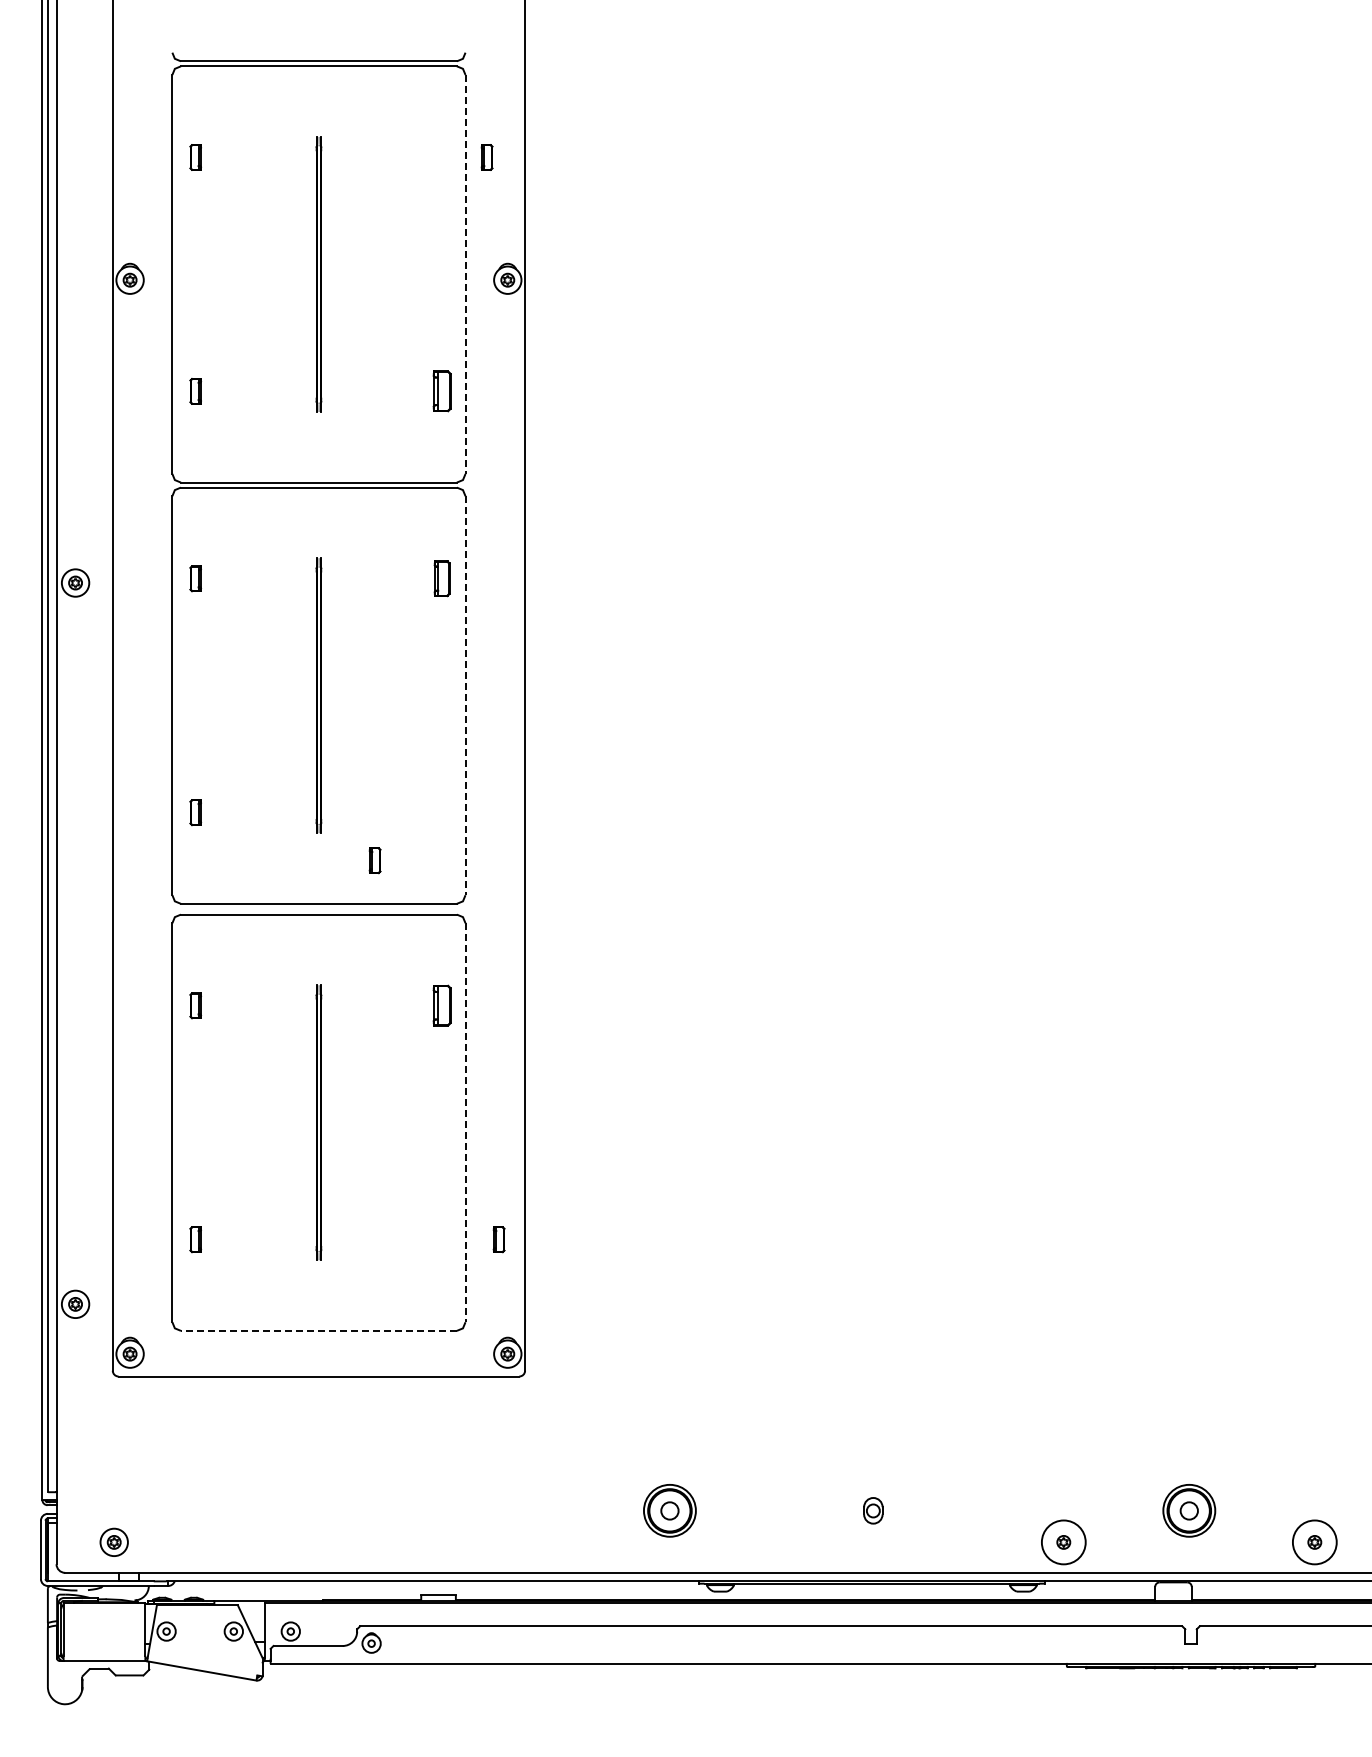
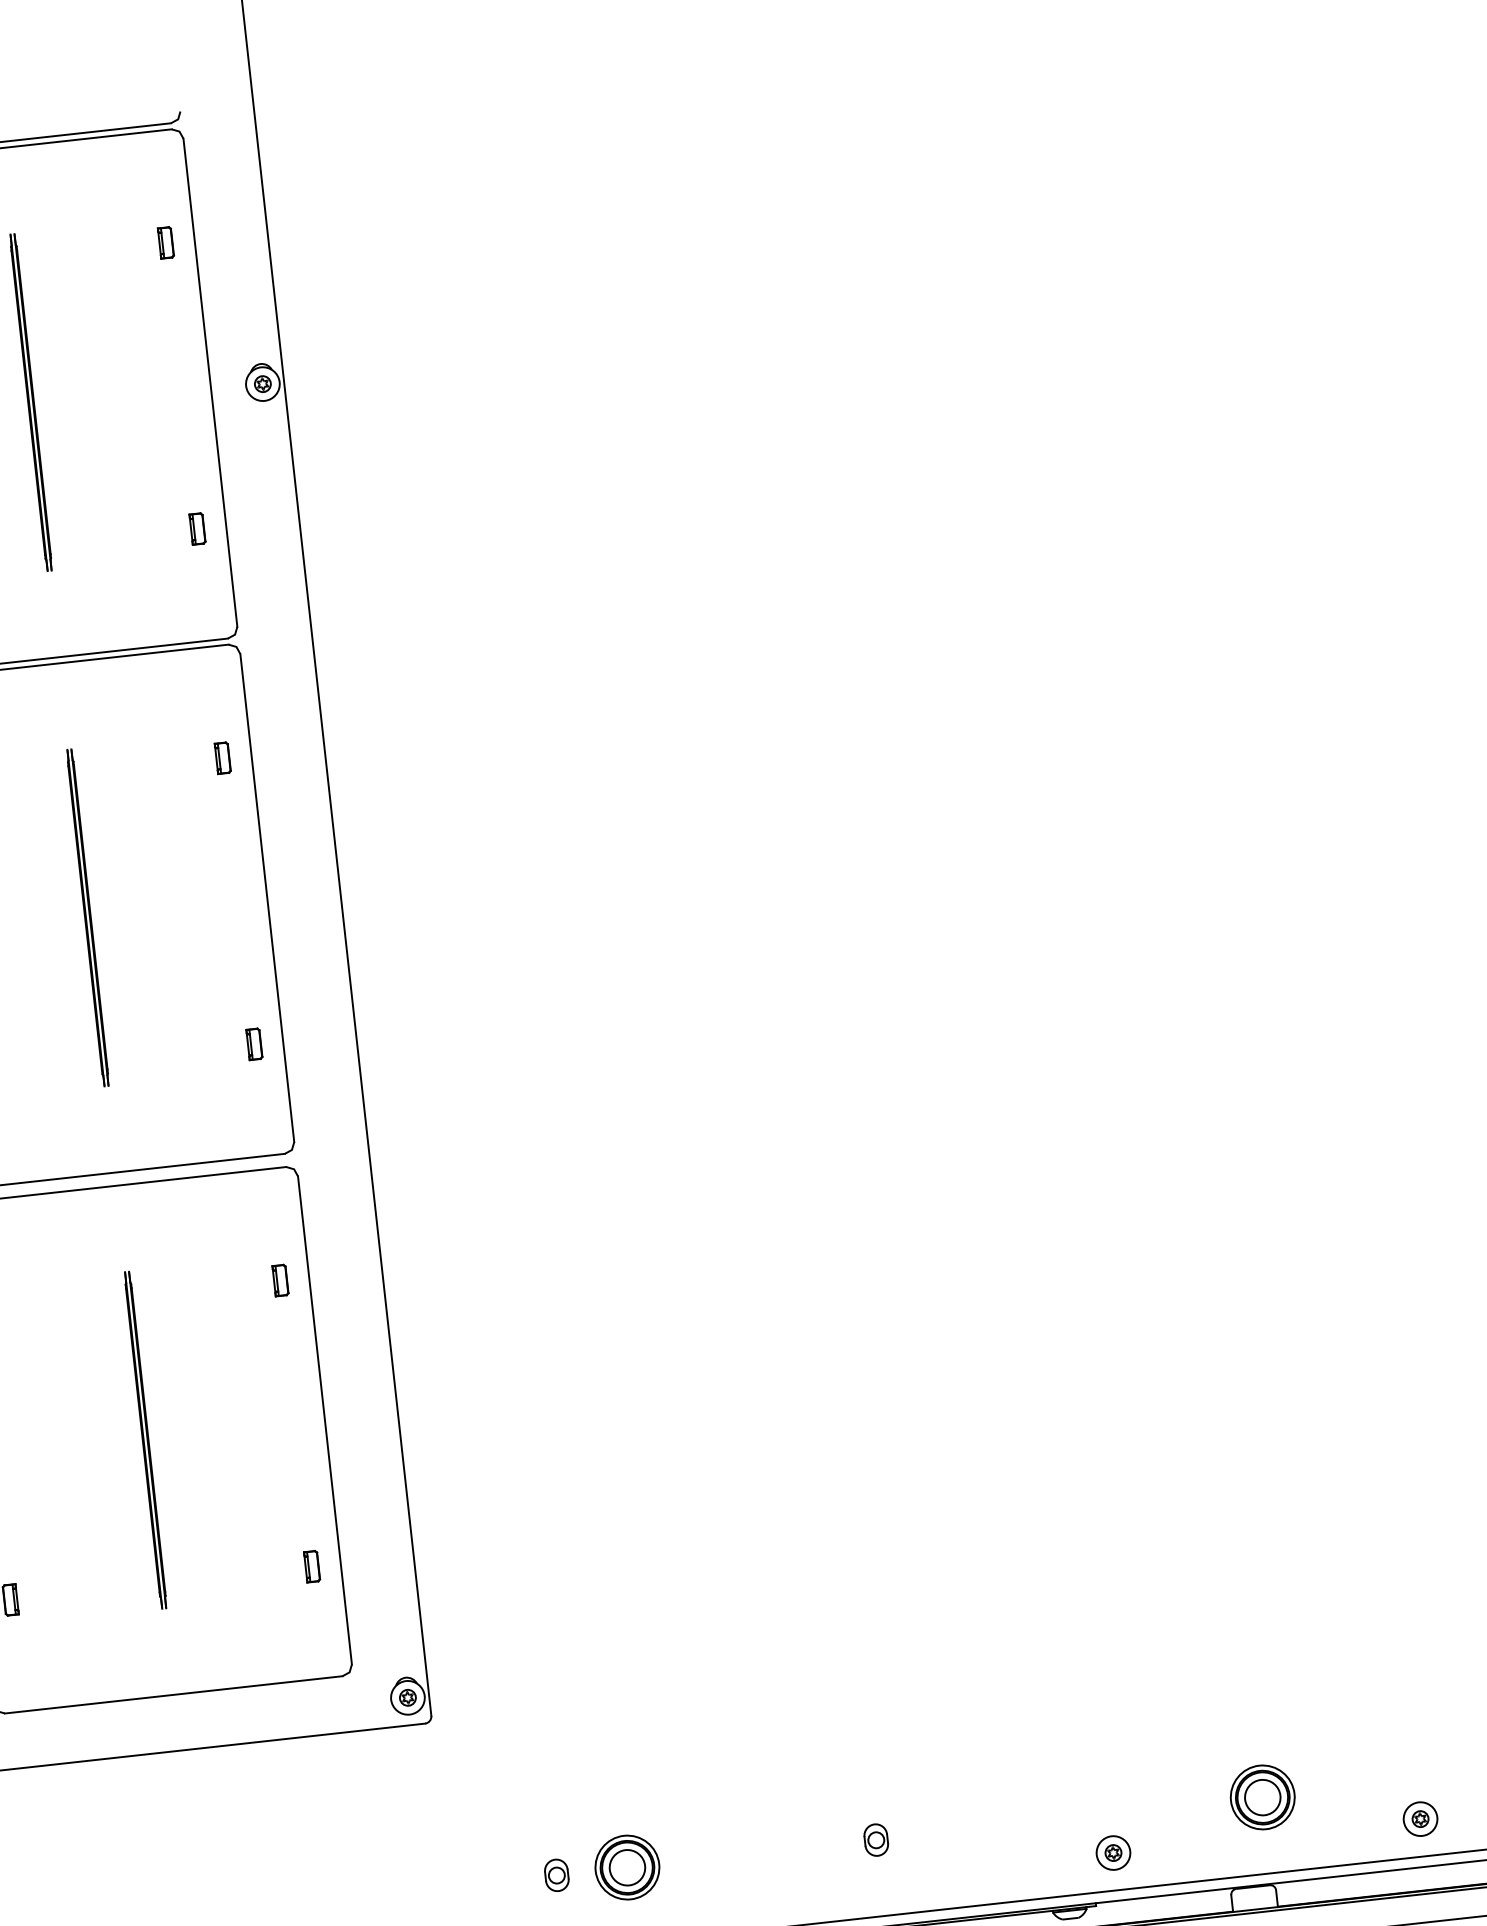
part: (486, 157) -> (165, 242), moved
line: (465, 274) -> (210, 382), dashed -> solid
part: (441, 391) -> (196, 529), size x0.62
part: (441, 578) -> (222, 757), size x0.71
line: (465, 696) -> (267, 899), dashed -> solid
part: (374, 860) -> (253, 1044), moved
part: (441, 1005) -> (279, 1280), size x0.62
line: (465, 1123) -> (325, 1421), dashed -> solid
part: (498, 1239) -> (311, 1566), moved
line: (318, 1330) -> (173, 1694), dashed -> solid
part: (612, 1510) -> (557, 1874), added
circle: (669, 1510) -> (626, 1867), size x1.67
circle: (1188, 1510) -> (1261, 1797), size x1.67
circle: (1063, 1542) -> (1113, 1853), size x0.62
circle: (1314, 1542) -> (1420, 1819), size x0.62

